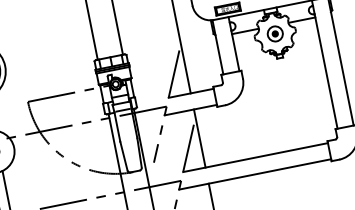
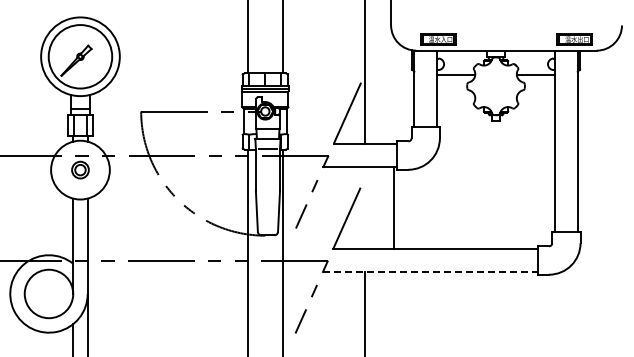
part: (274, 34) -> (495, 86), removed
line: (199, 138) -> (393, 207), moved
line: (255, 174) -> (430, 271), solid -> dashed

